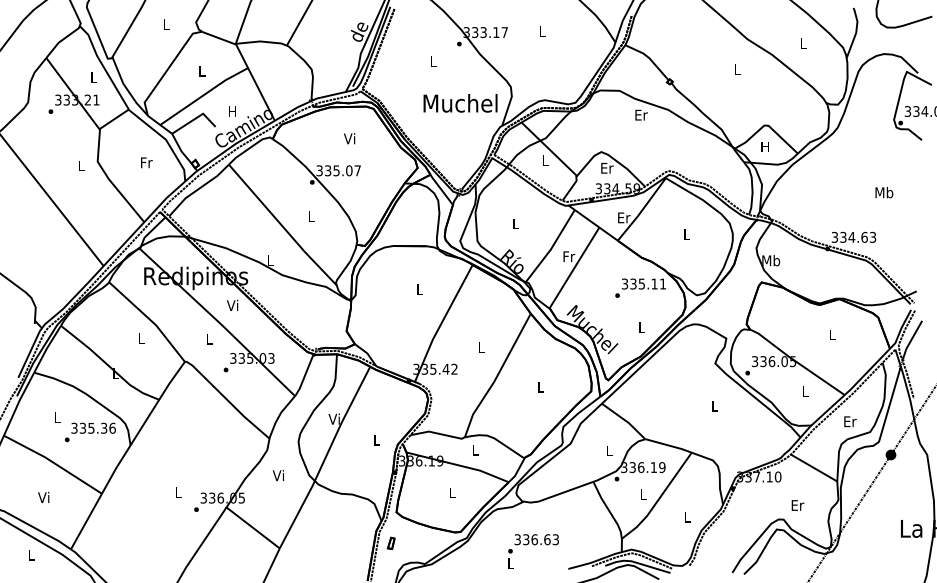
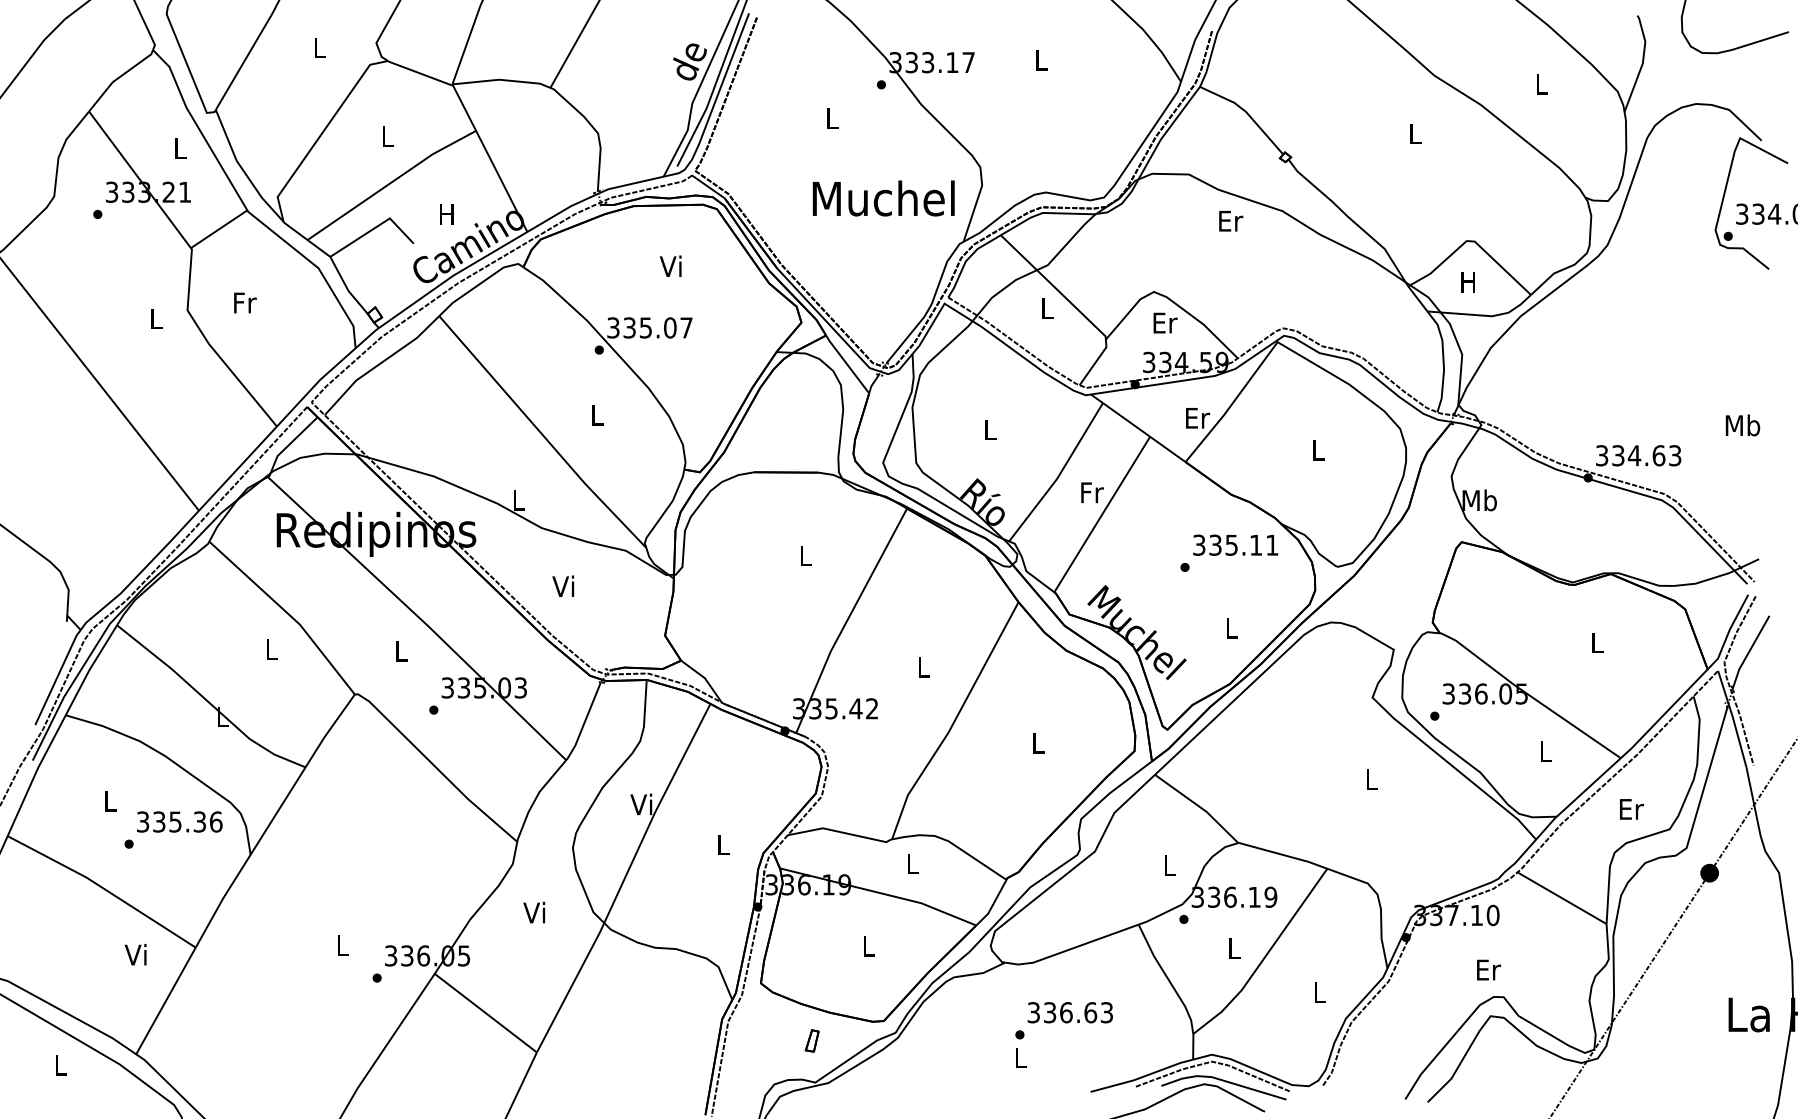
text: (146, 162) -> (244, 302), moved
text: (884, 192) -> (1743, 425), moved
text: (232, 304) -> (563, 584), moved
text: (43, 496) -> (135, 952), moved
text: (797, 505) -> (1488, 970), moved
part: (390, 542) -> (810, 1039), moved
text: (533, 551) -> (1064, 1035), moved

